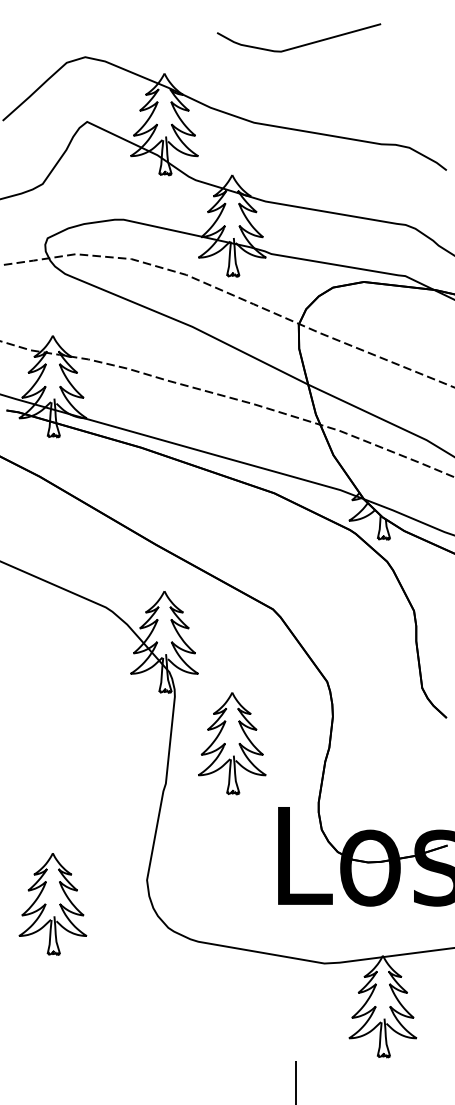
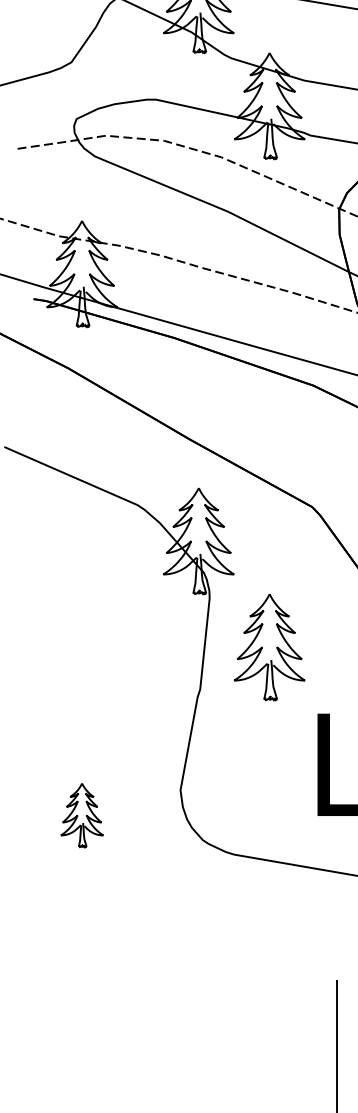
part: (52, 904) -> (81, 815), size x0.6

